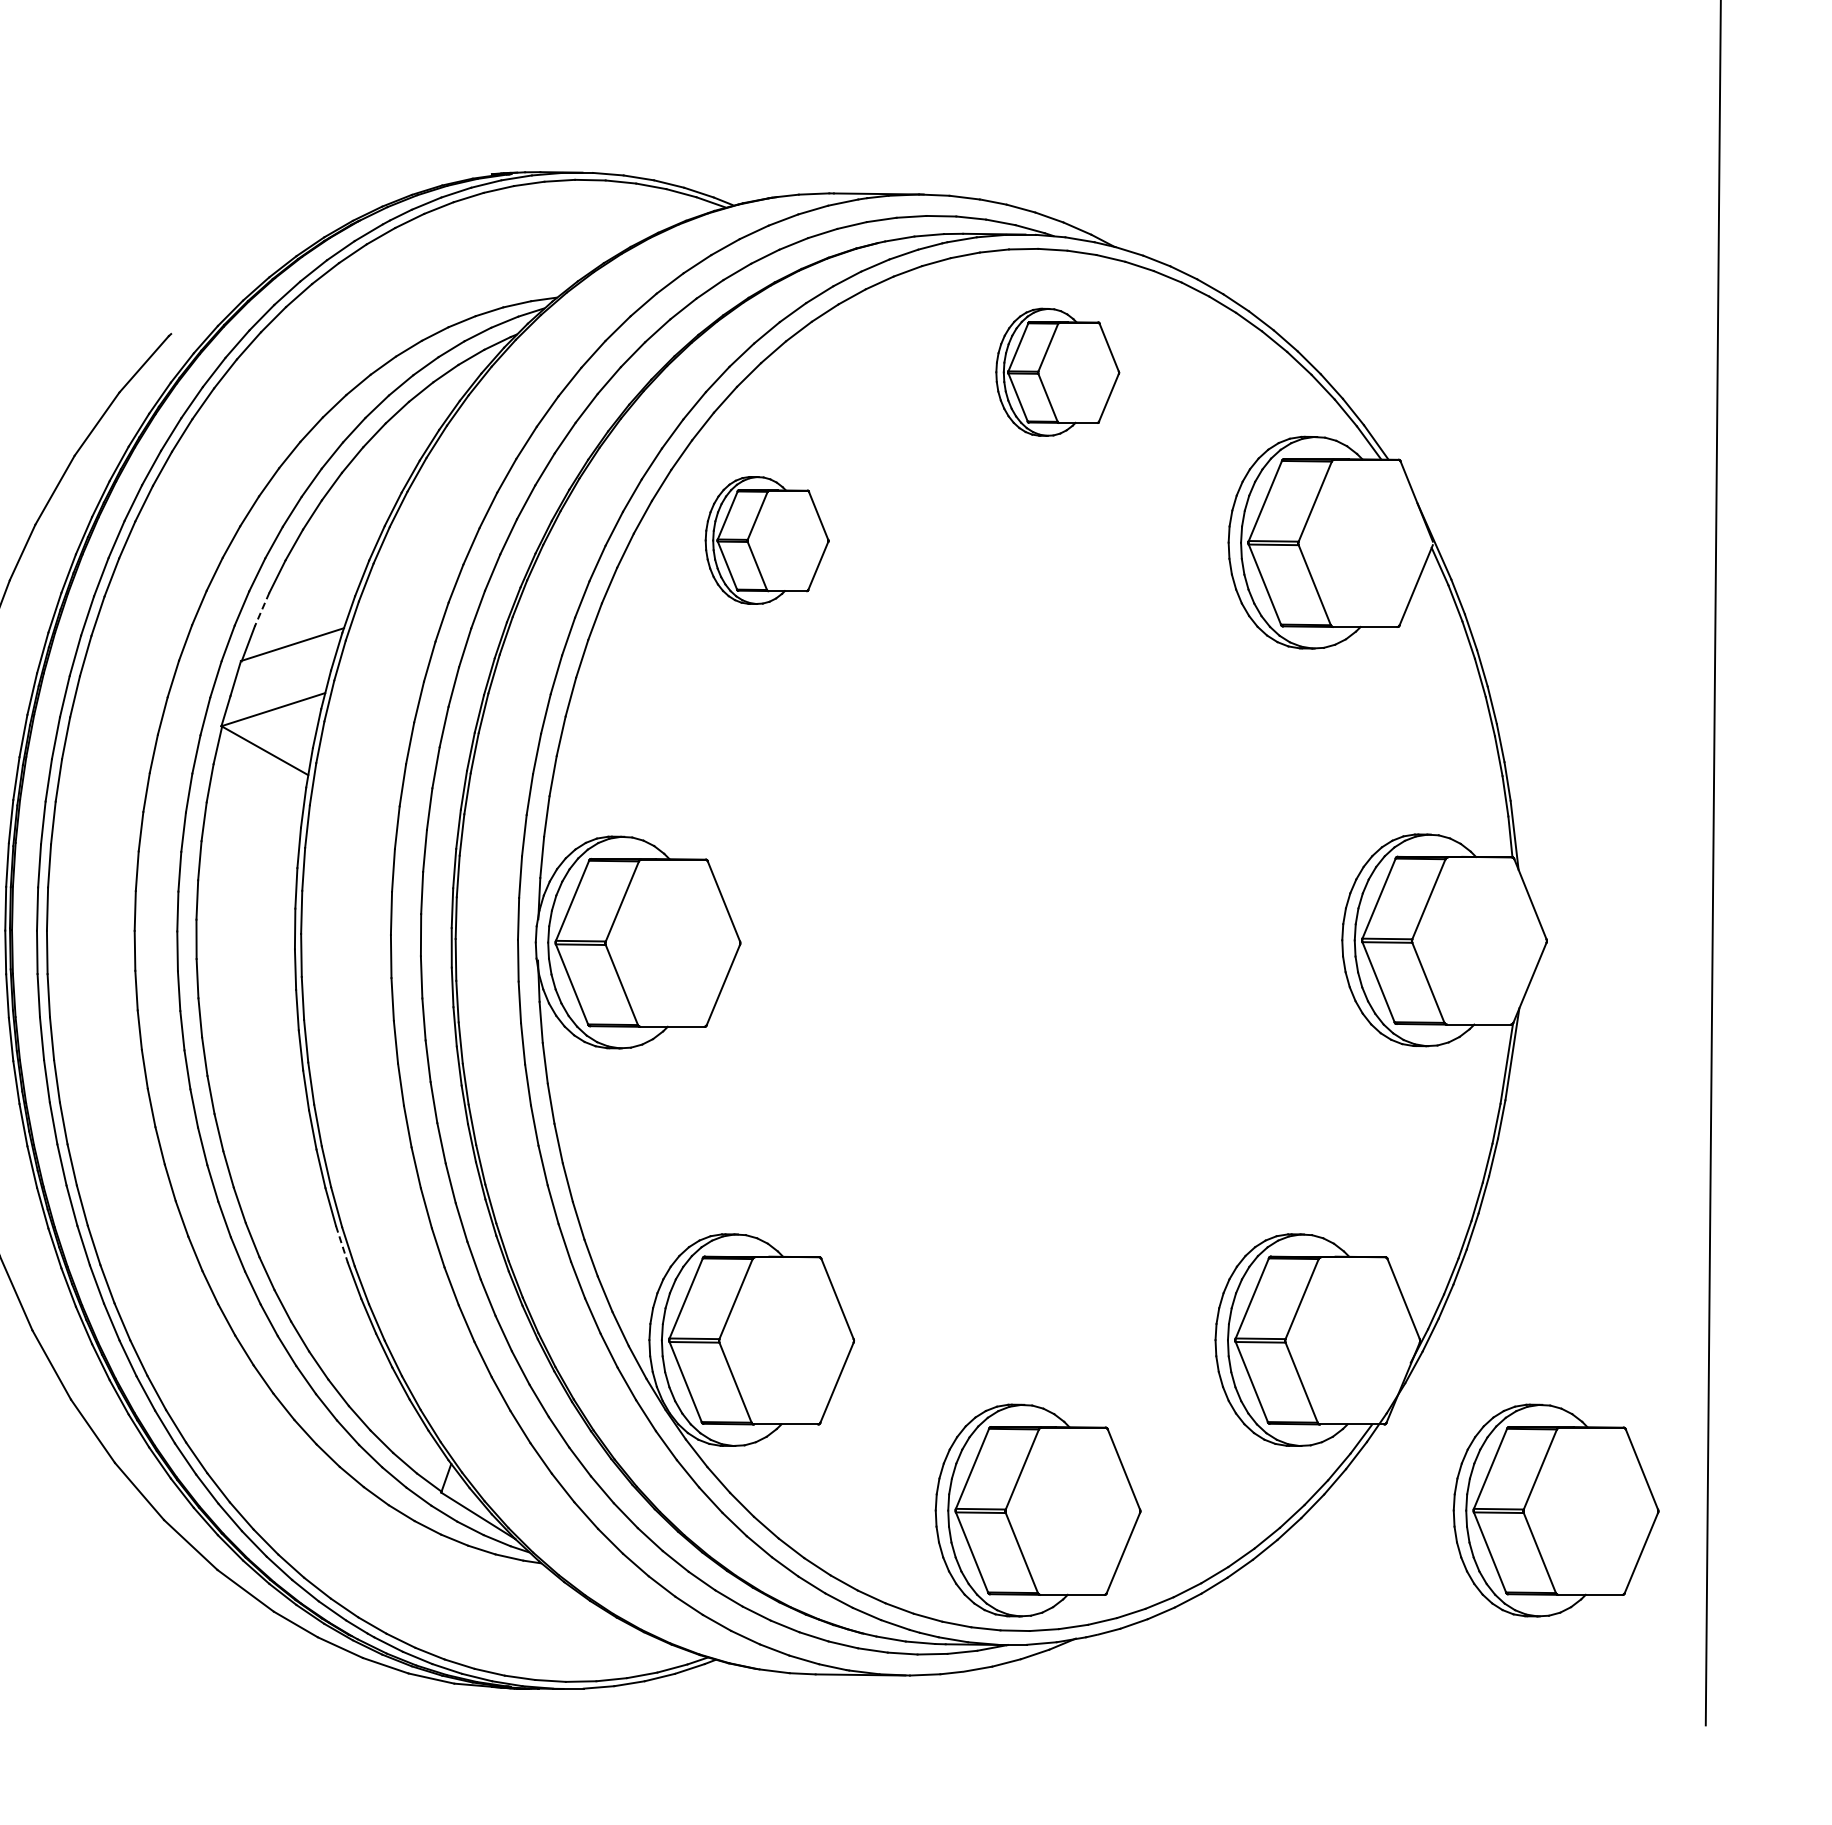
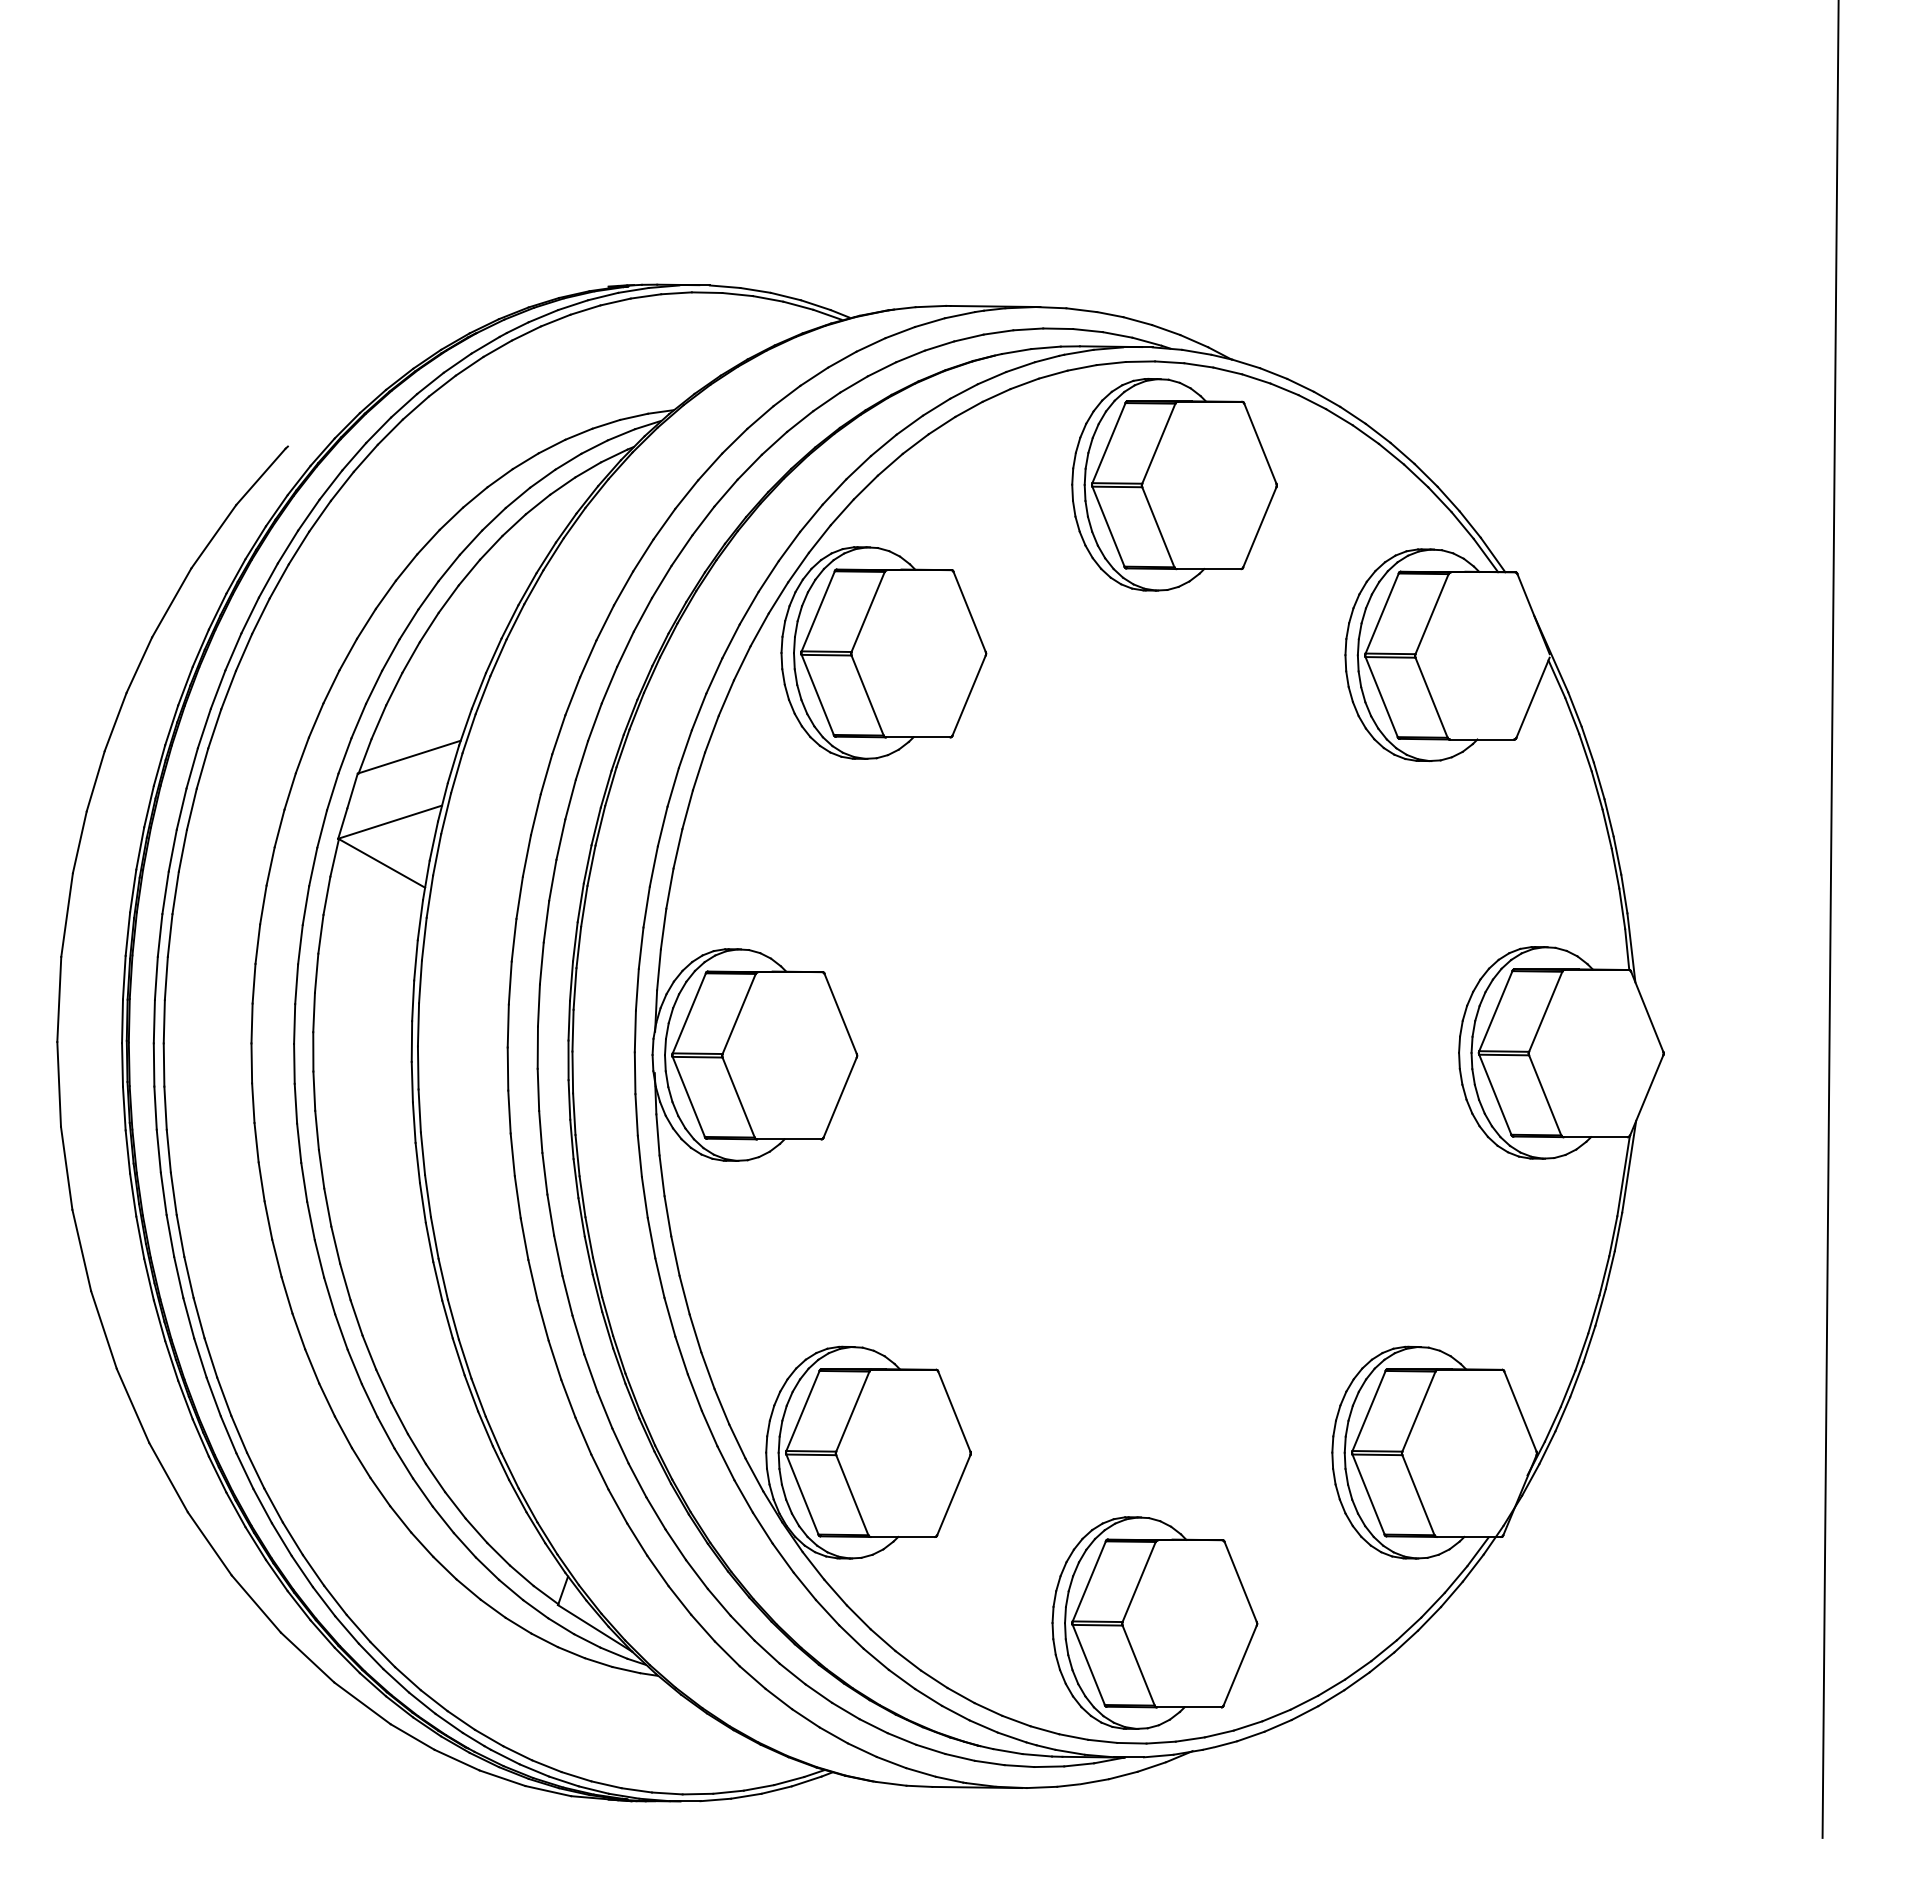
part: (1057, 371) -> (1174, 484), size x1.67
part: (766, 539) -> (883, 652), size x1.67
line: (261, 609) -> (378, 722), dashed -> solid
line: (341, 1244) -> (458, 1357), dashed -> solid
part: (1555, 1509) -> (1672, 1622), removed

